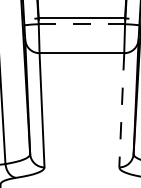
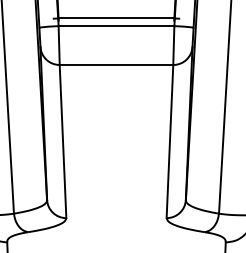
line: (81, 24) -> (116, 26), dashed -> solid
line: (121, 110) -> (169, 141), dashed -> solid

